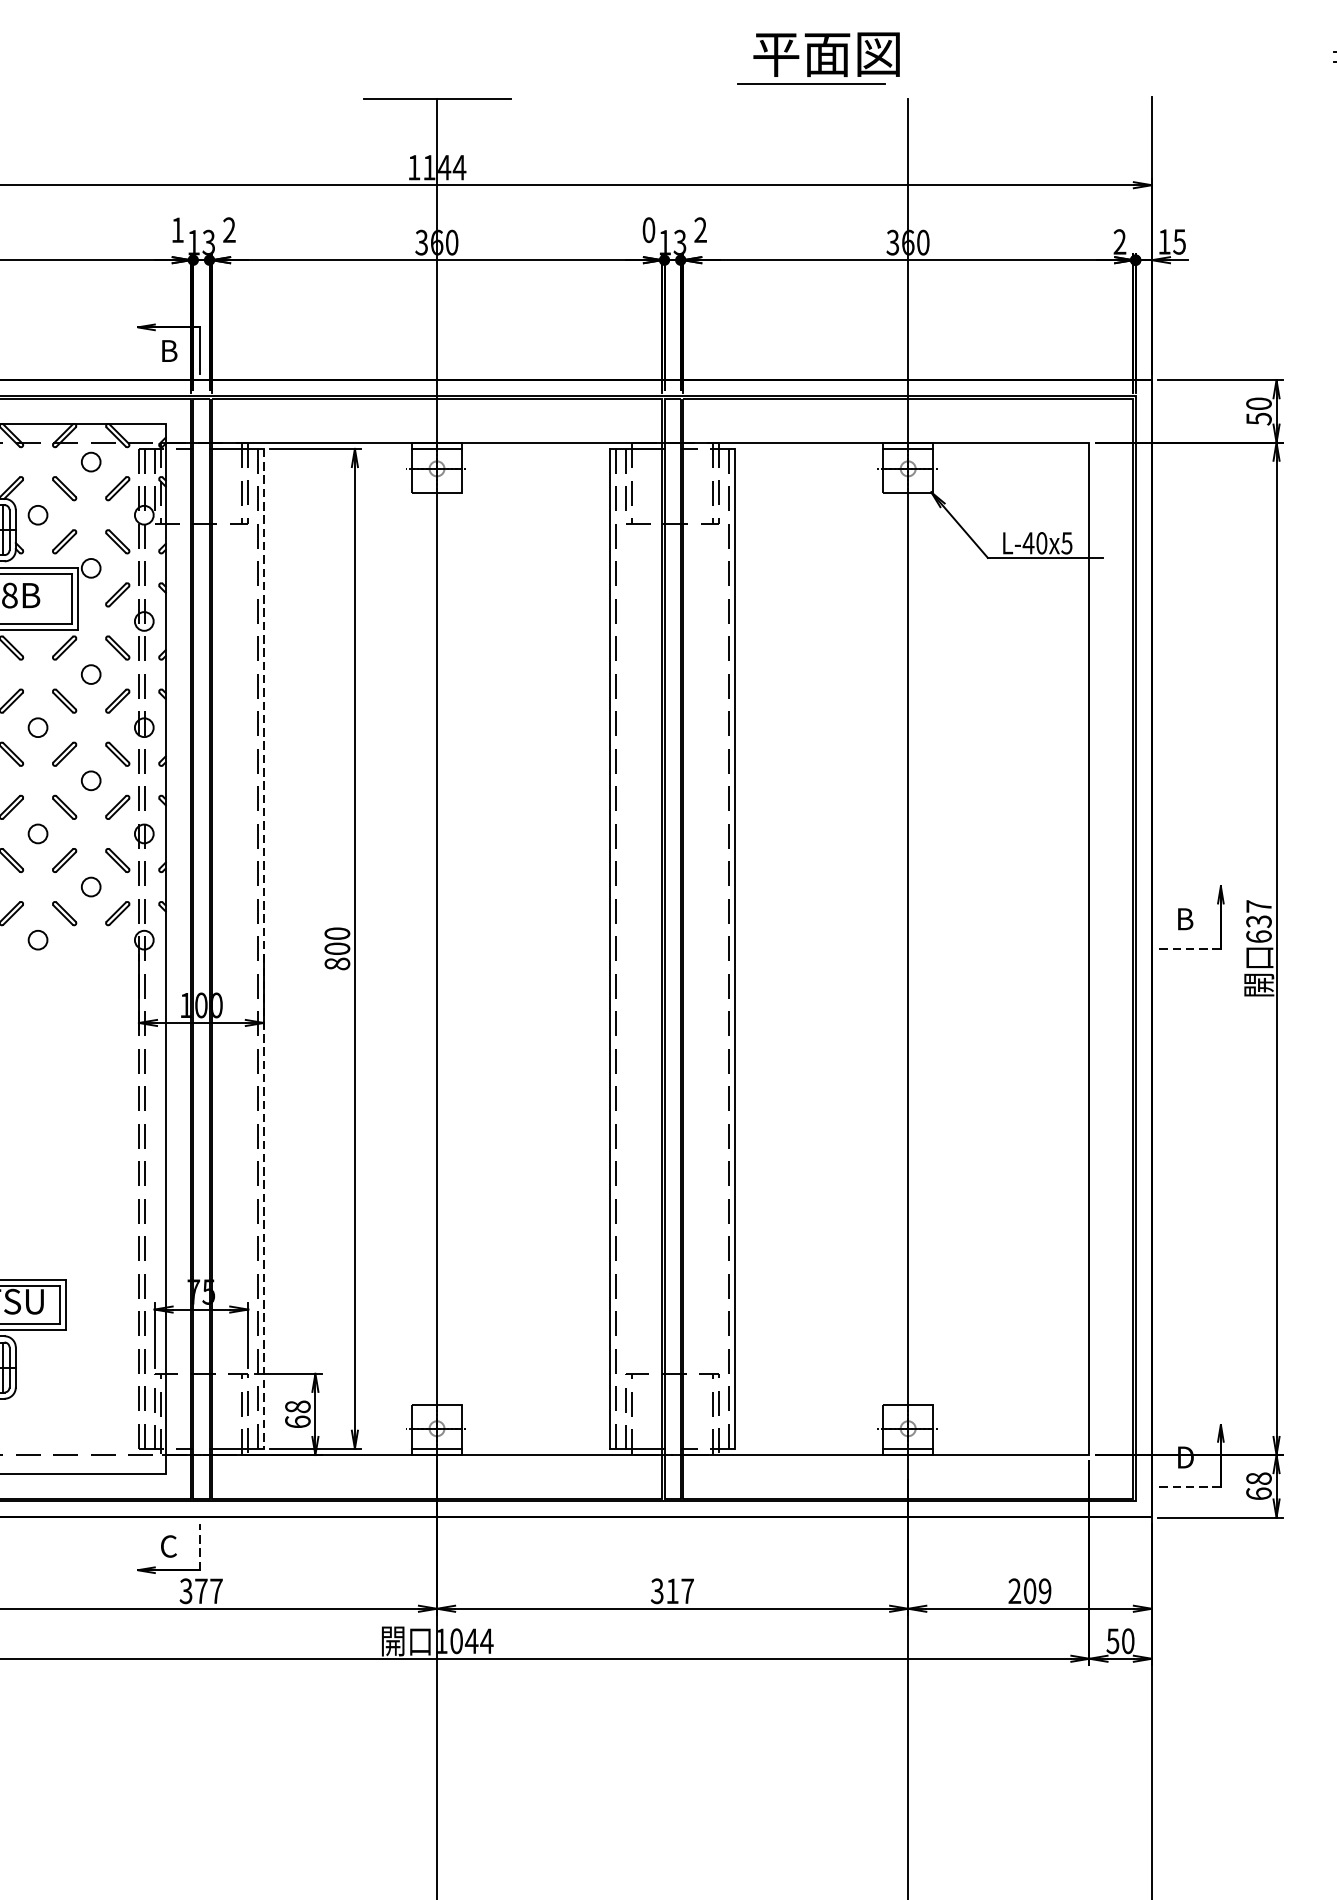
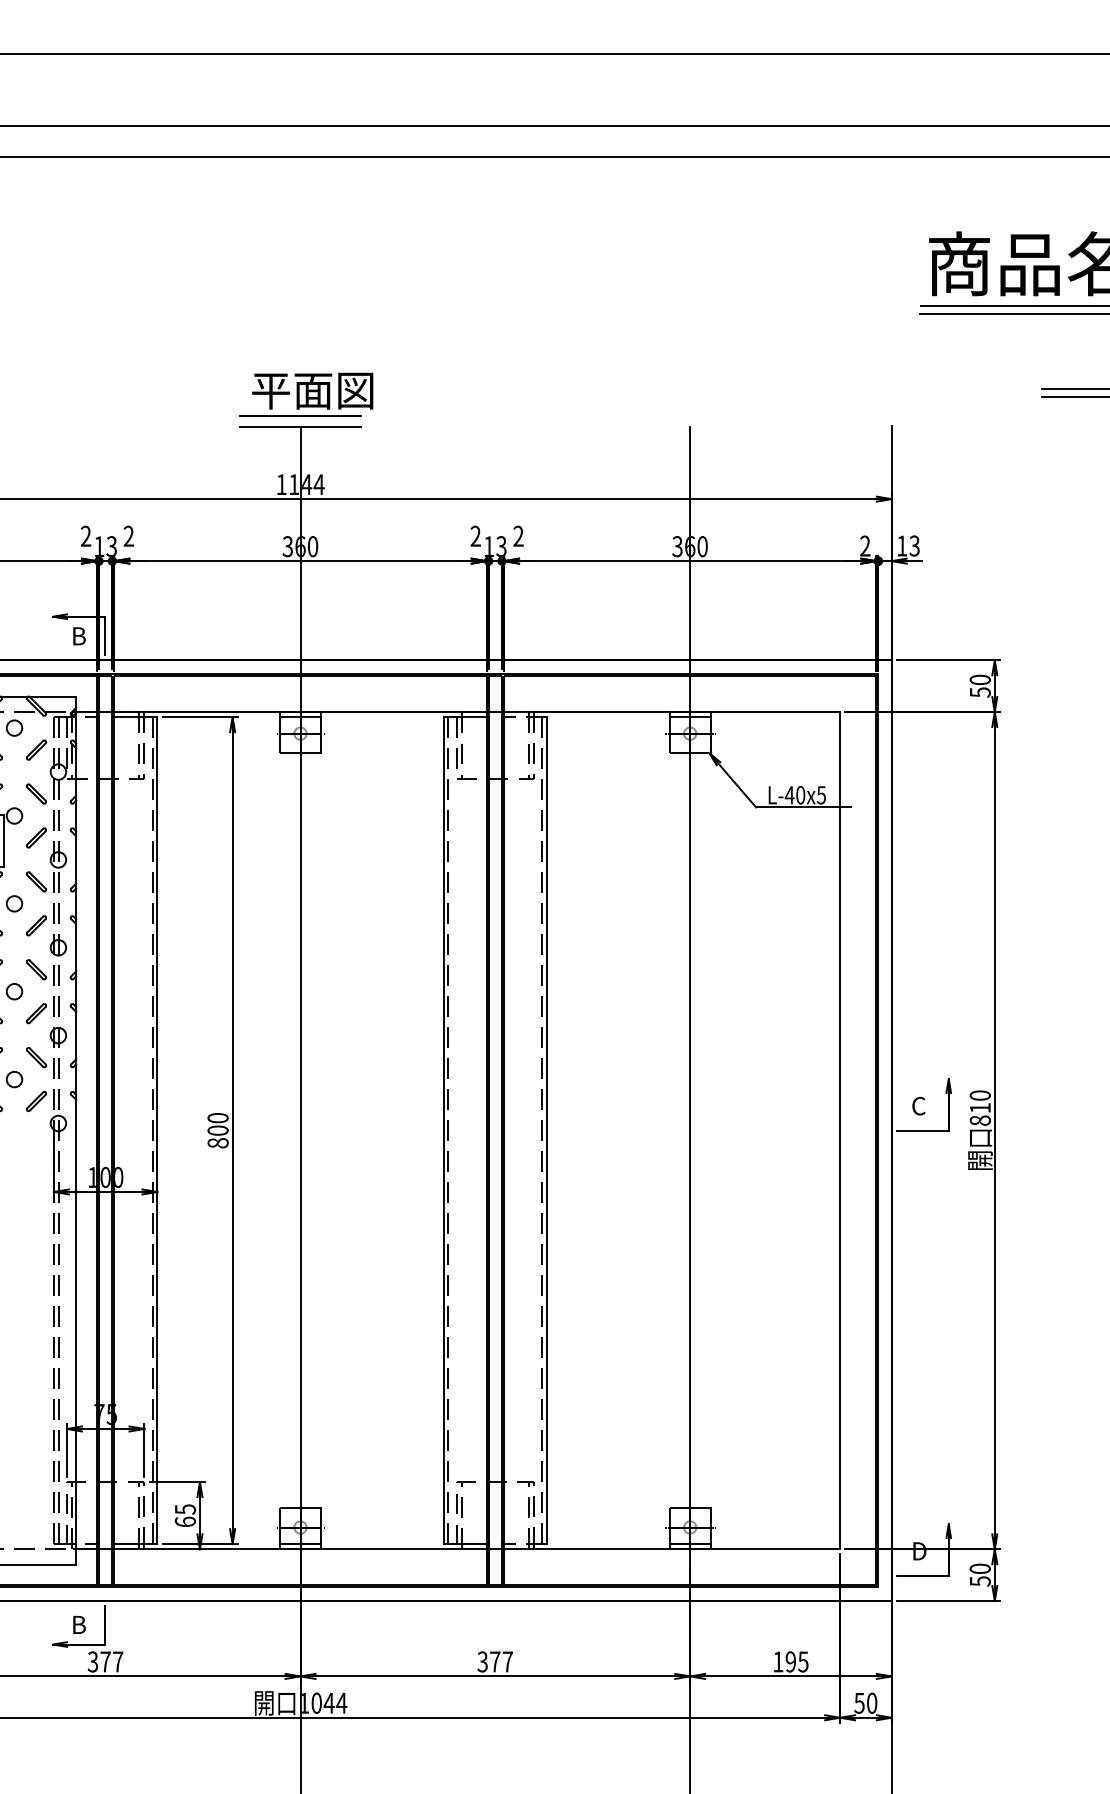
part: (819, 58) -> (306, 394), moved
text: (177, 229) -> (85, 535), 1 -> 2
text: (648, 229) -> (475, 535), 0 -> 2
text: (1179, 241) -> (914, 545), 15 -> 13
text: (1184, 918) -> (918, 1105), B -> C
text: (1258, 920) -> (979, 1107), 637 -> 810
line: (1189, 948) -> (922, 1130), dashed -> solid
line: (264, 949) -> (157, 1131), dashed -> solid
text: (296, 1406) -> (184, 1509), 68 -> 65
text: (1258, 1485) -> (979, 1574), 68 -> 50
line: (1189, 1486) -> (922, 1575), dashed -> solid
text: (168, 1545) -> (78, 1624), C -> B
line: (199, 1545) -> (104, 1624), dashed -> solid
text: (672, 1590) -> (495, 1661), 317 -> 377
text: (1029, 1590) -> (790, 1661), 209 -> 195

